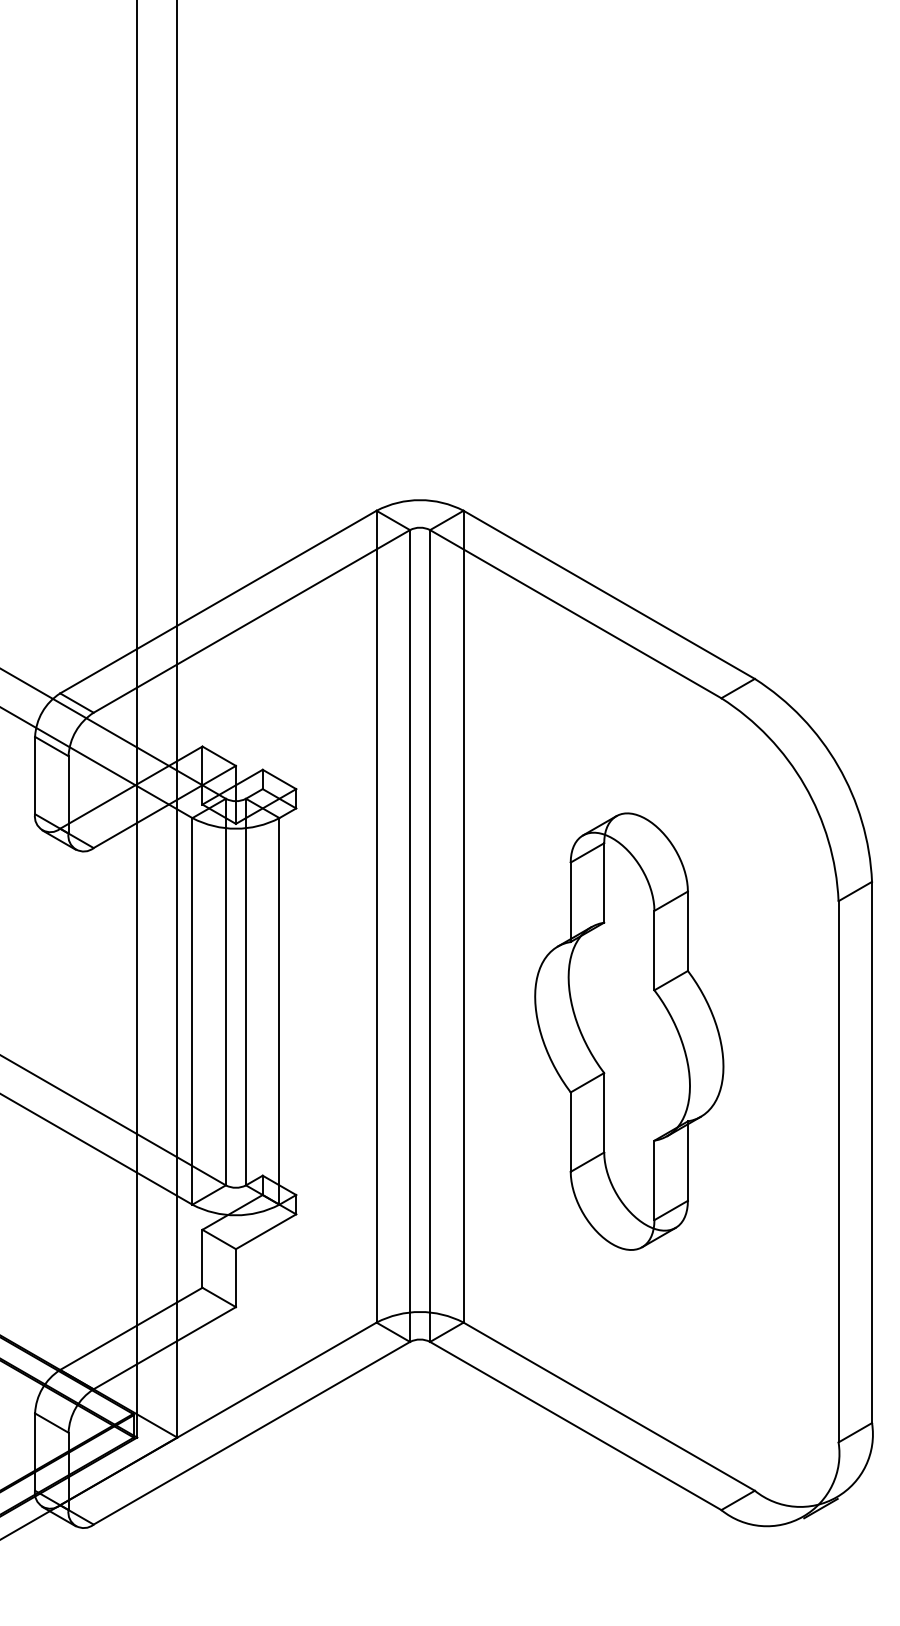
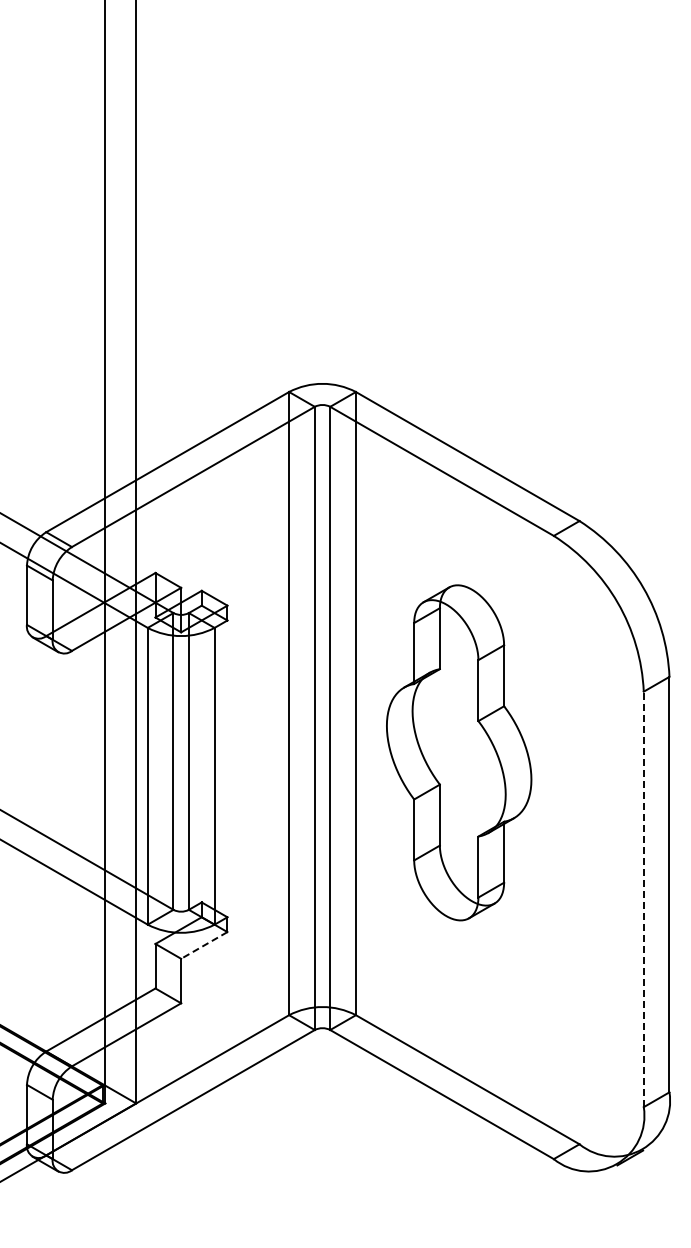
part: (629, 1031) -> (459, 752), moved
line: (838, 1171) -> (643, 899), solid -> dashed
line: (266, 1231) -> (204, 945), solid -> dashed

